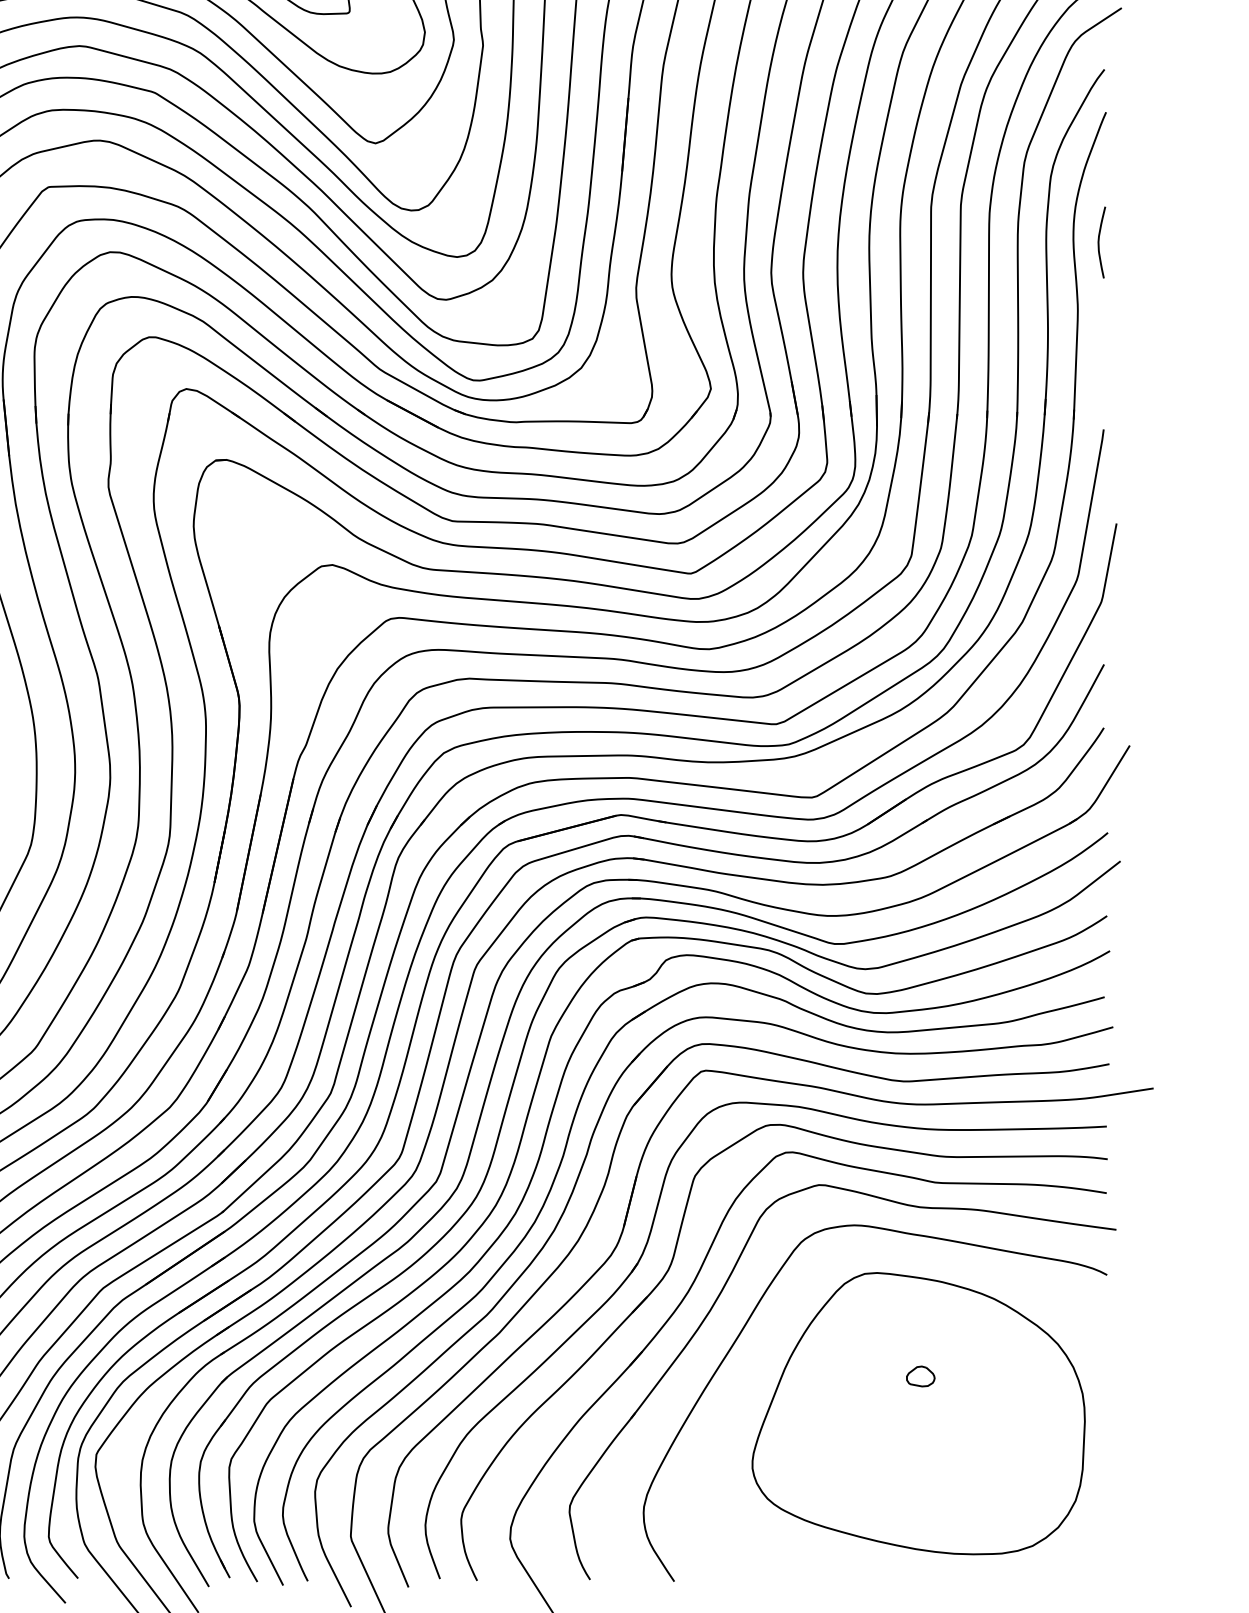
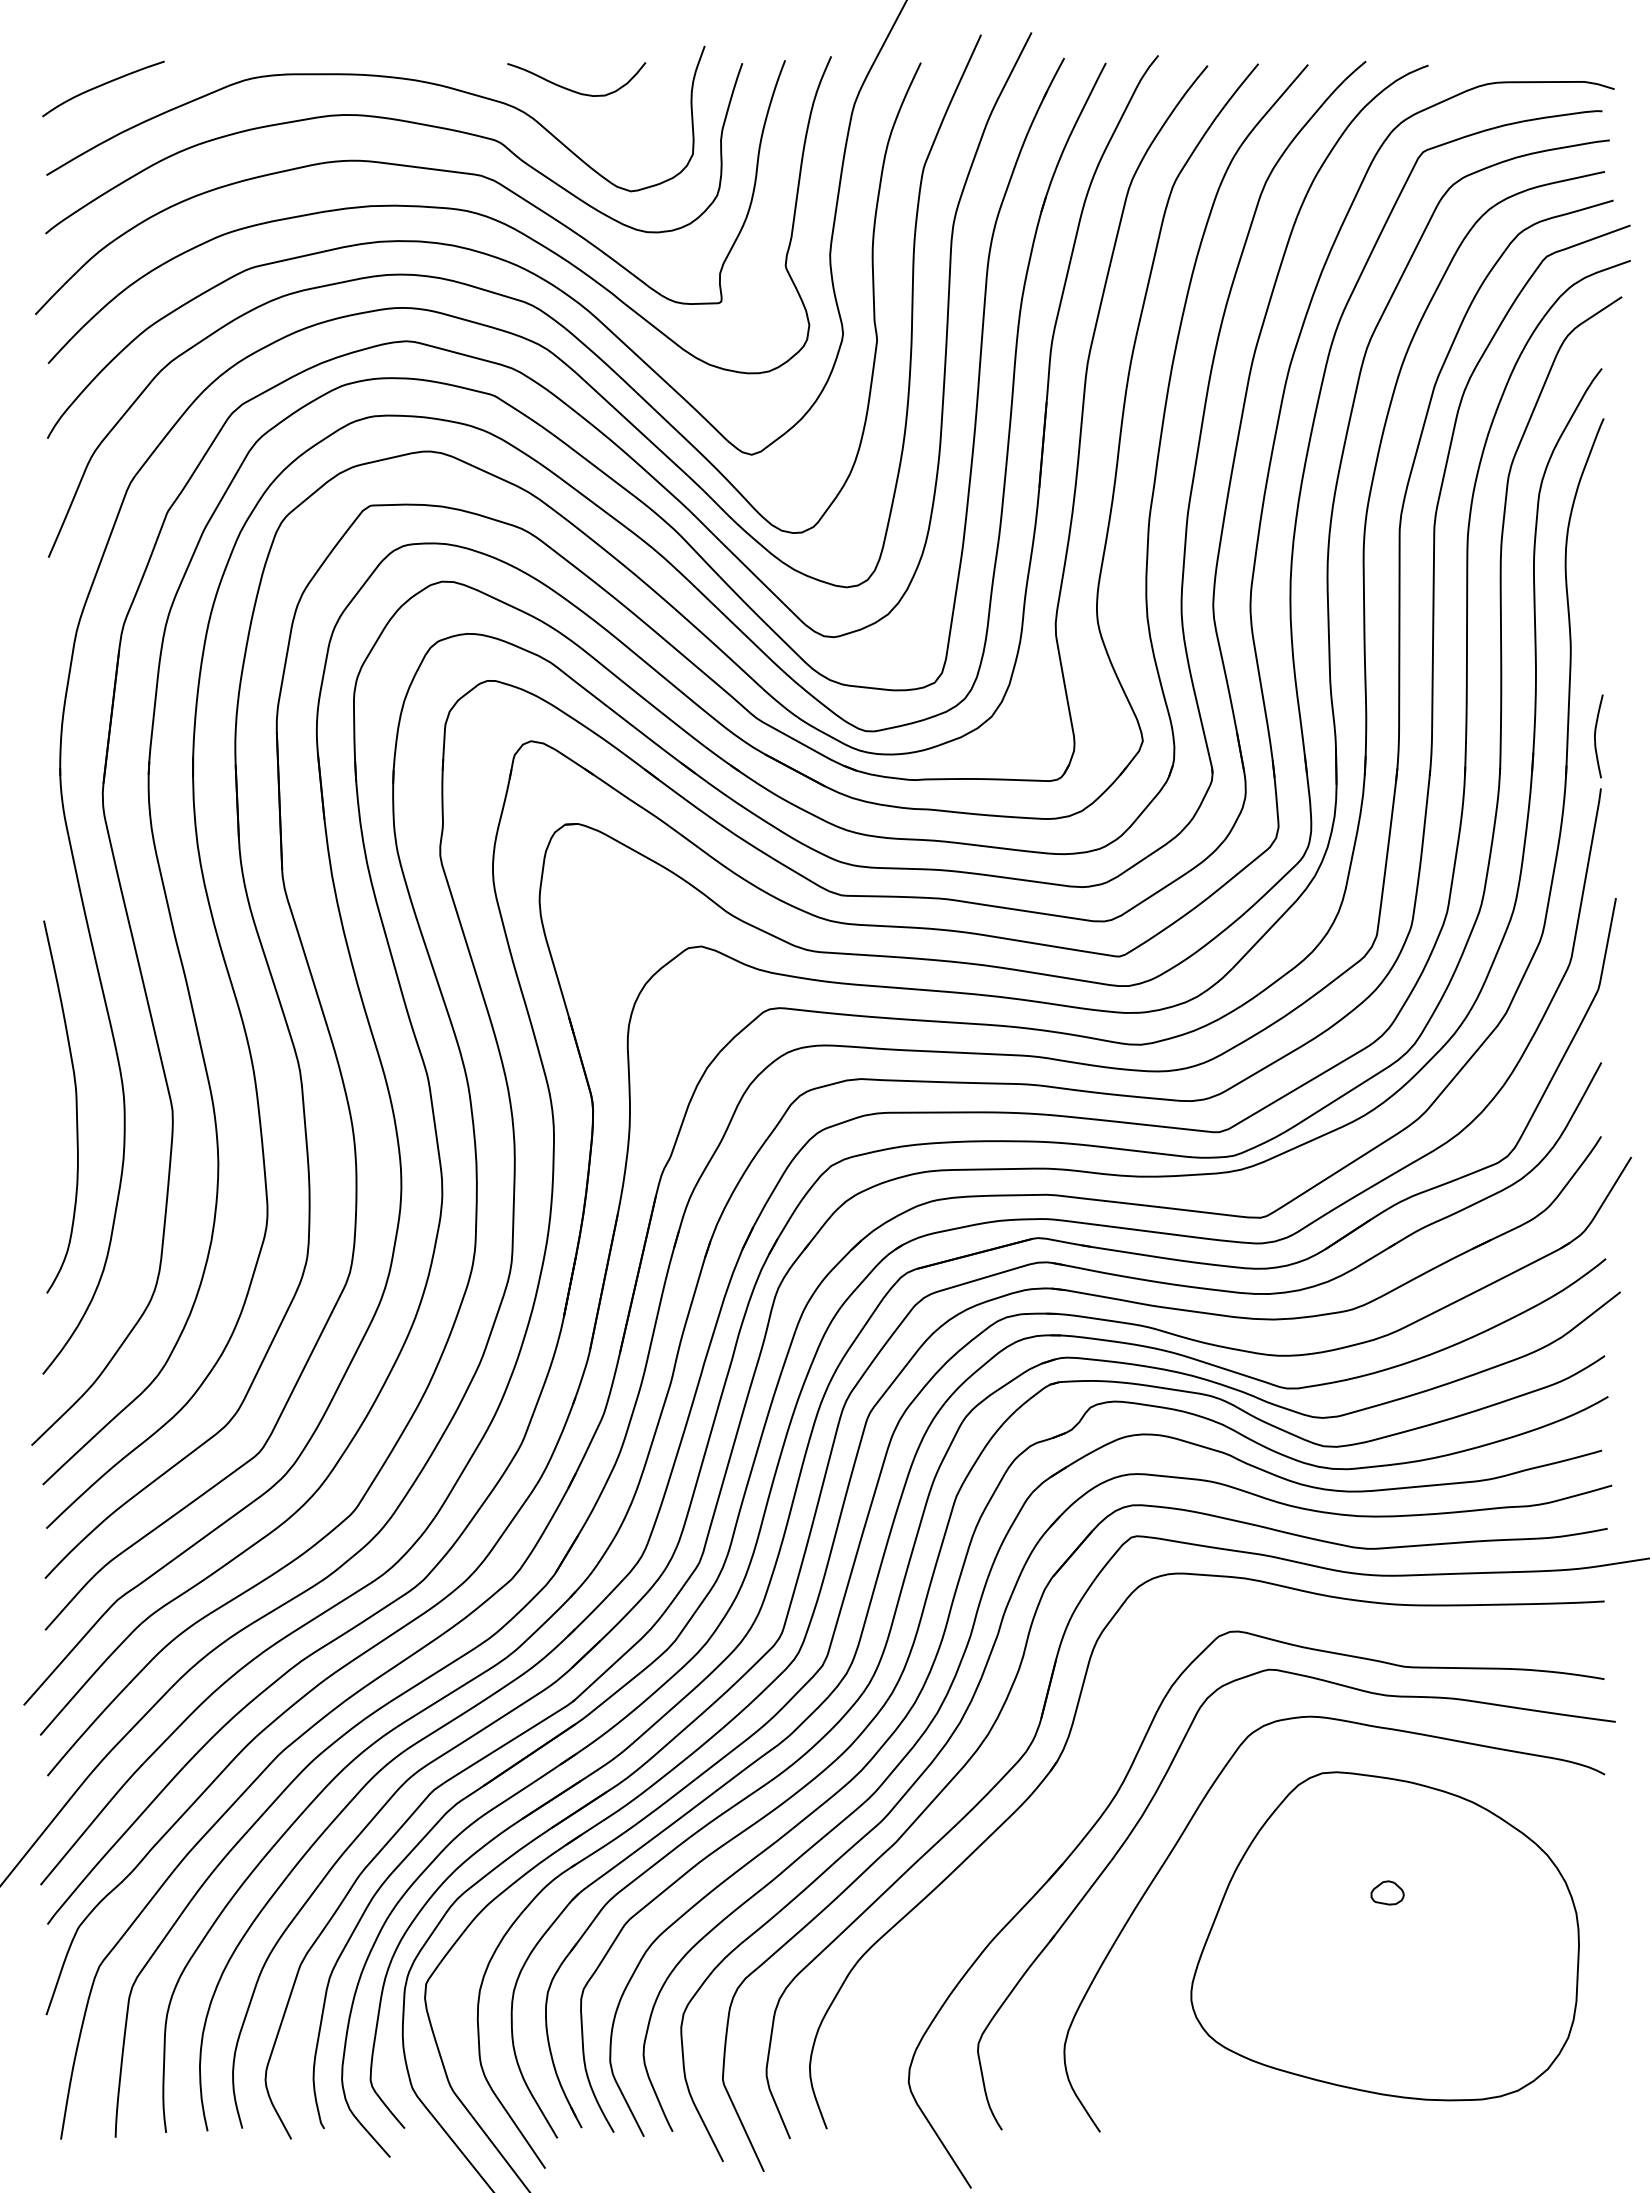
curve: (1099, 242) -> (1595, 736), moved
part: (664, 1278) -> (1088, 1778), removed

